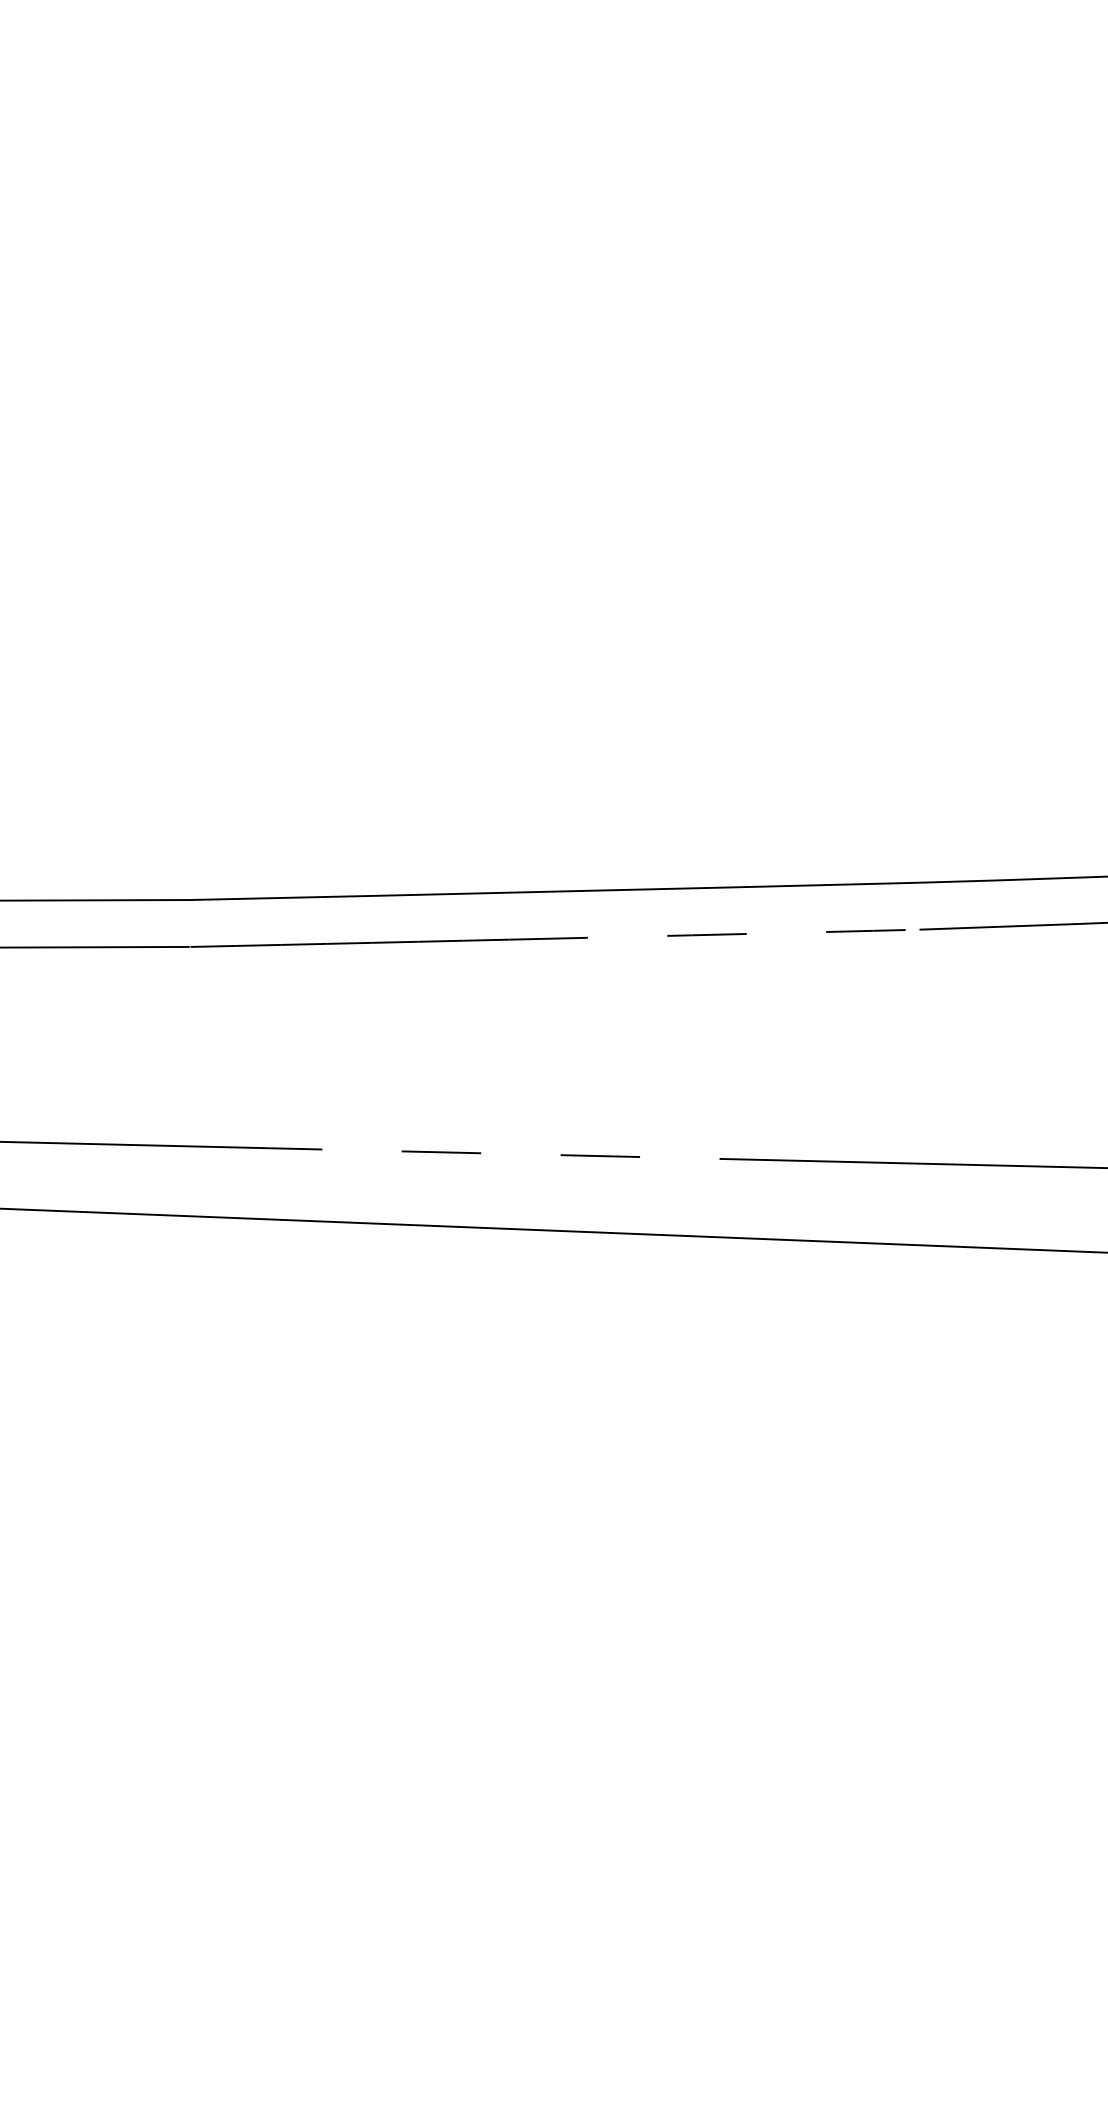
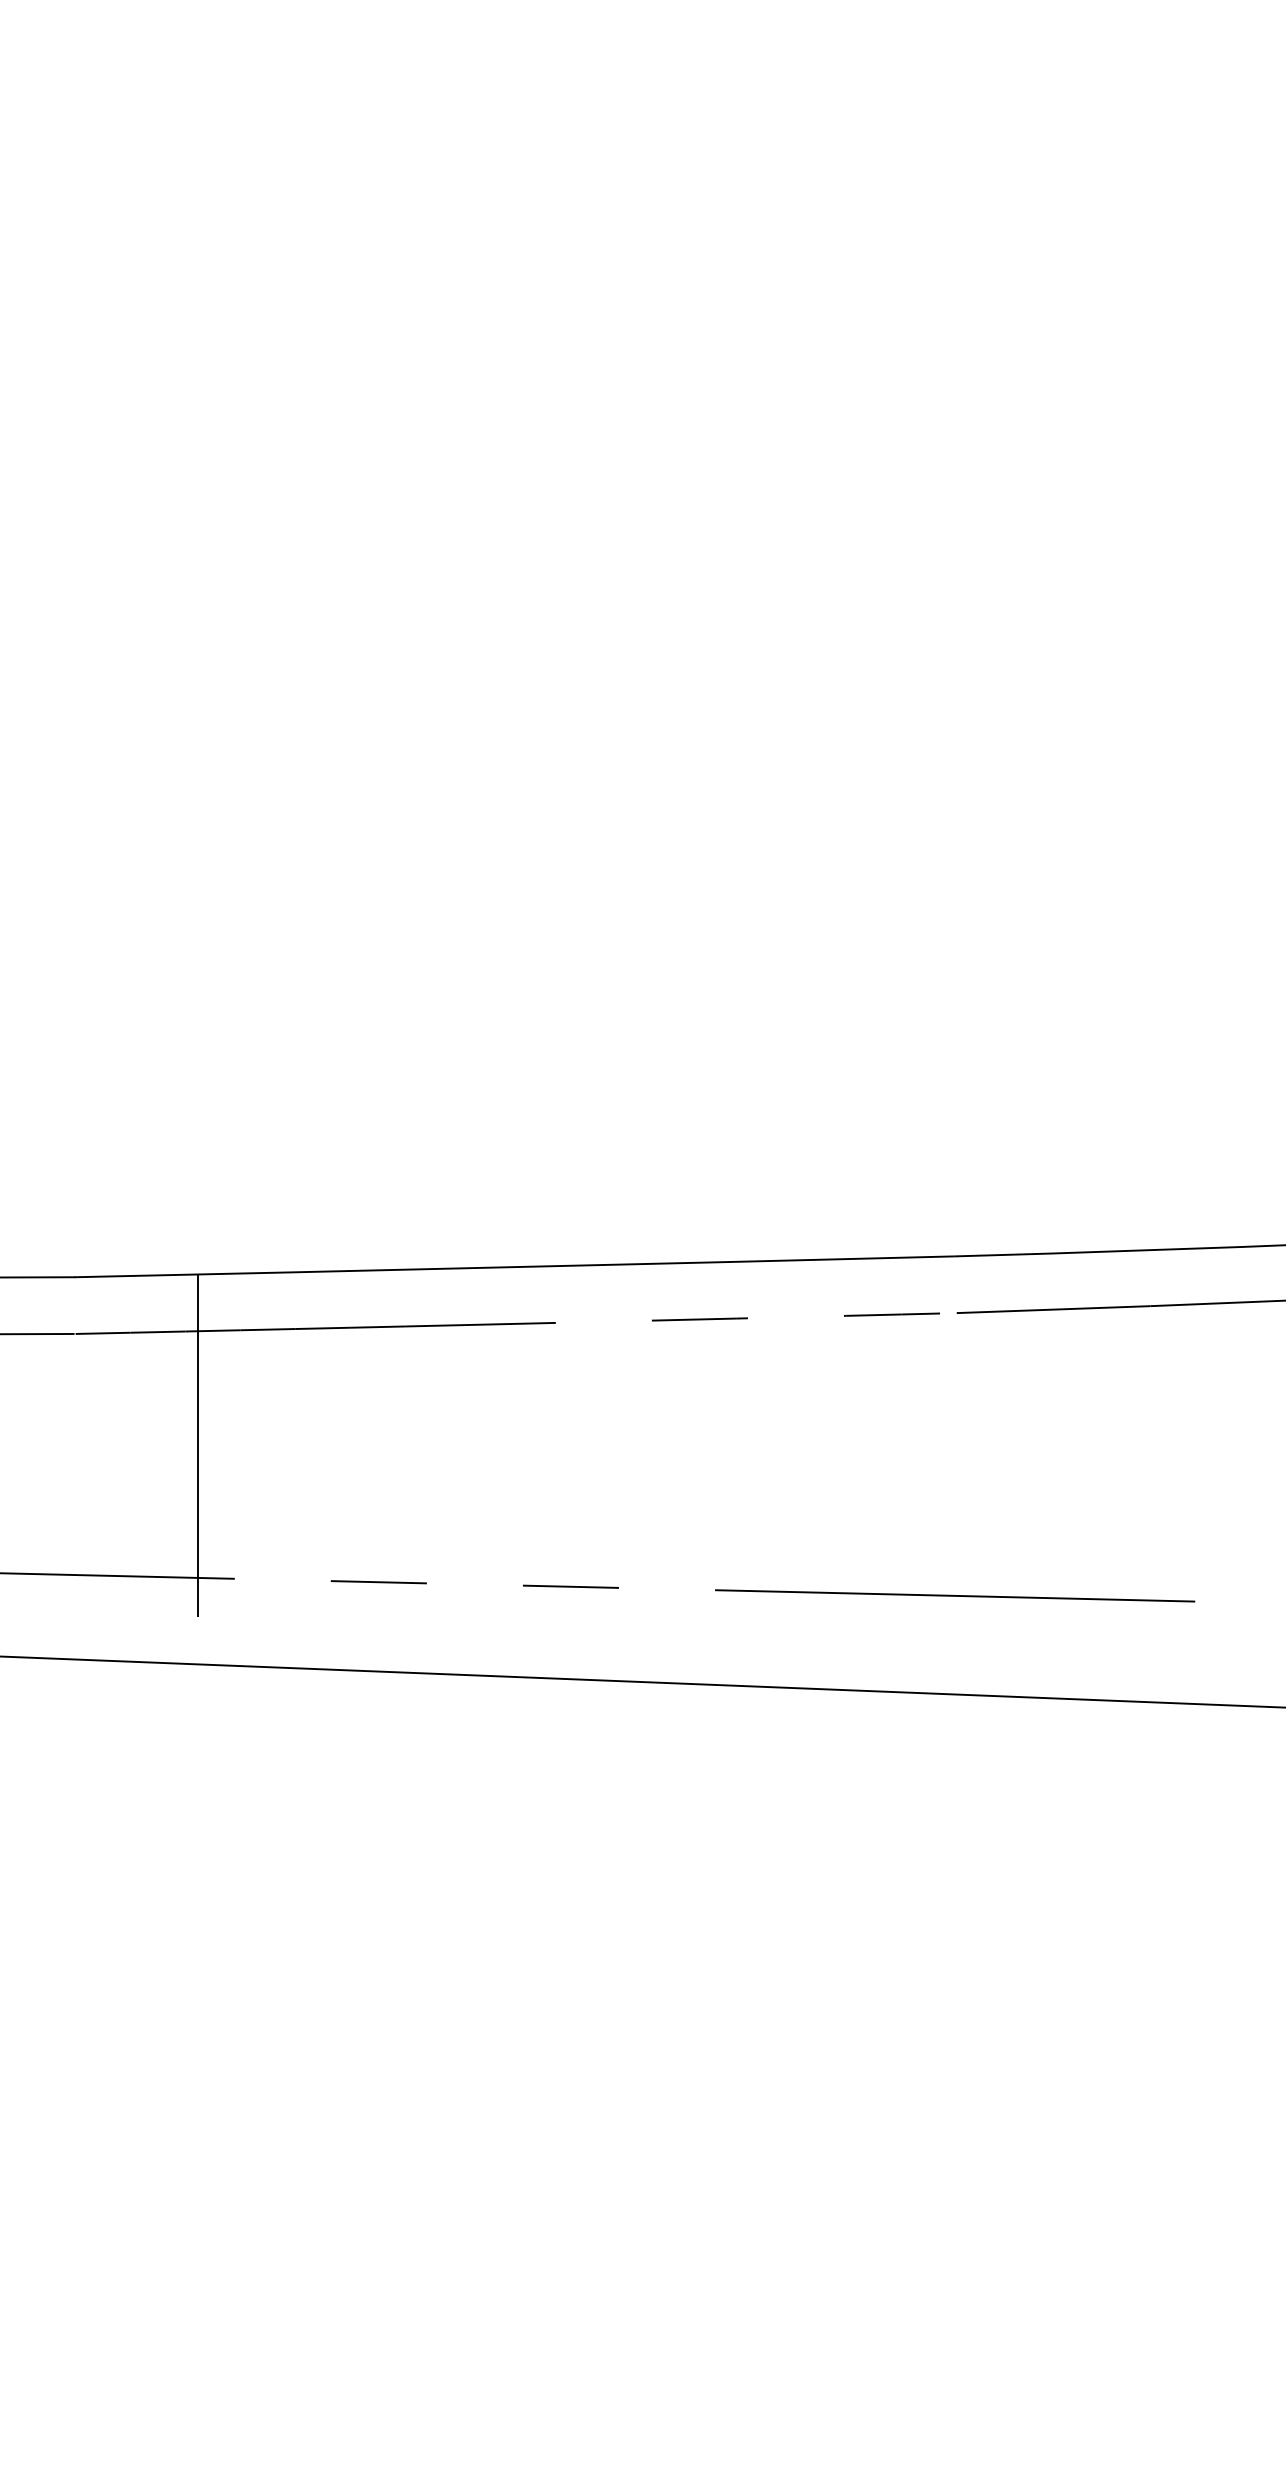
line: (291, 1039) -> (197, 1445), added

